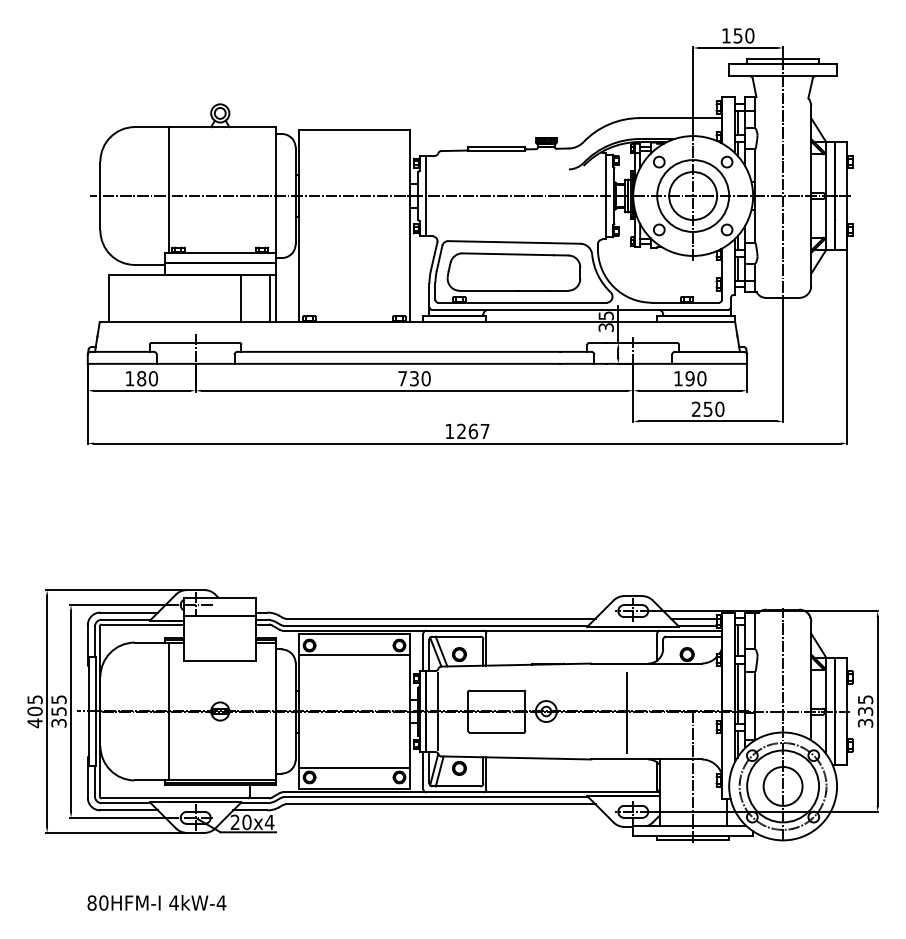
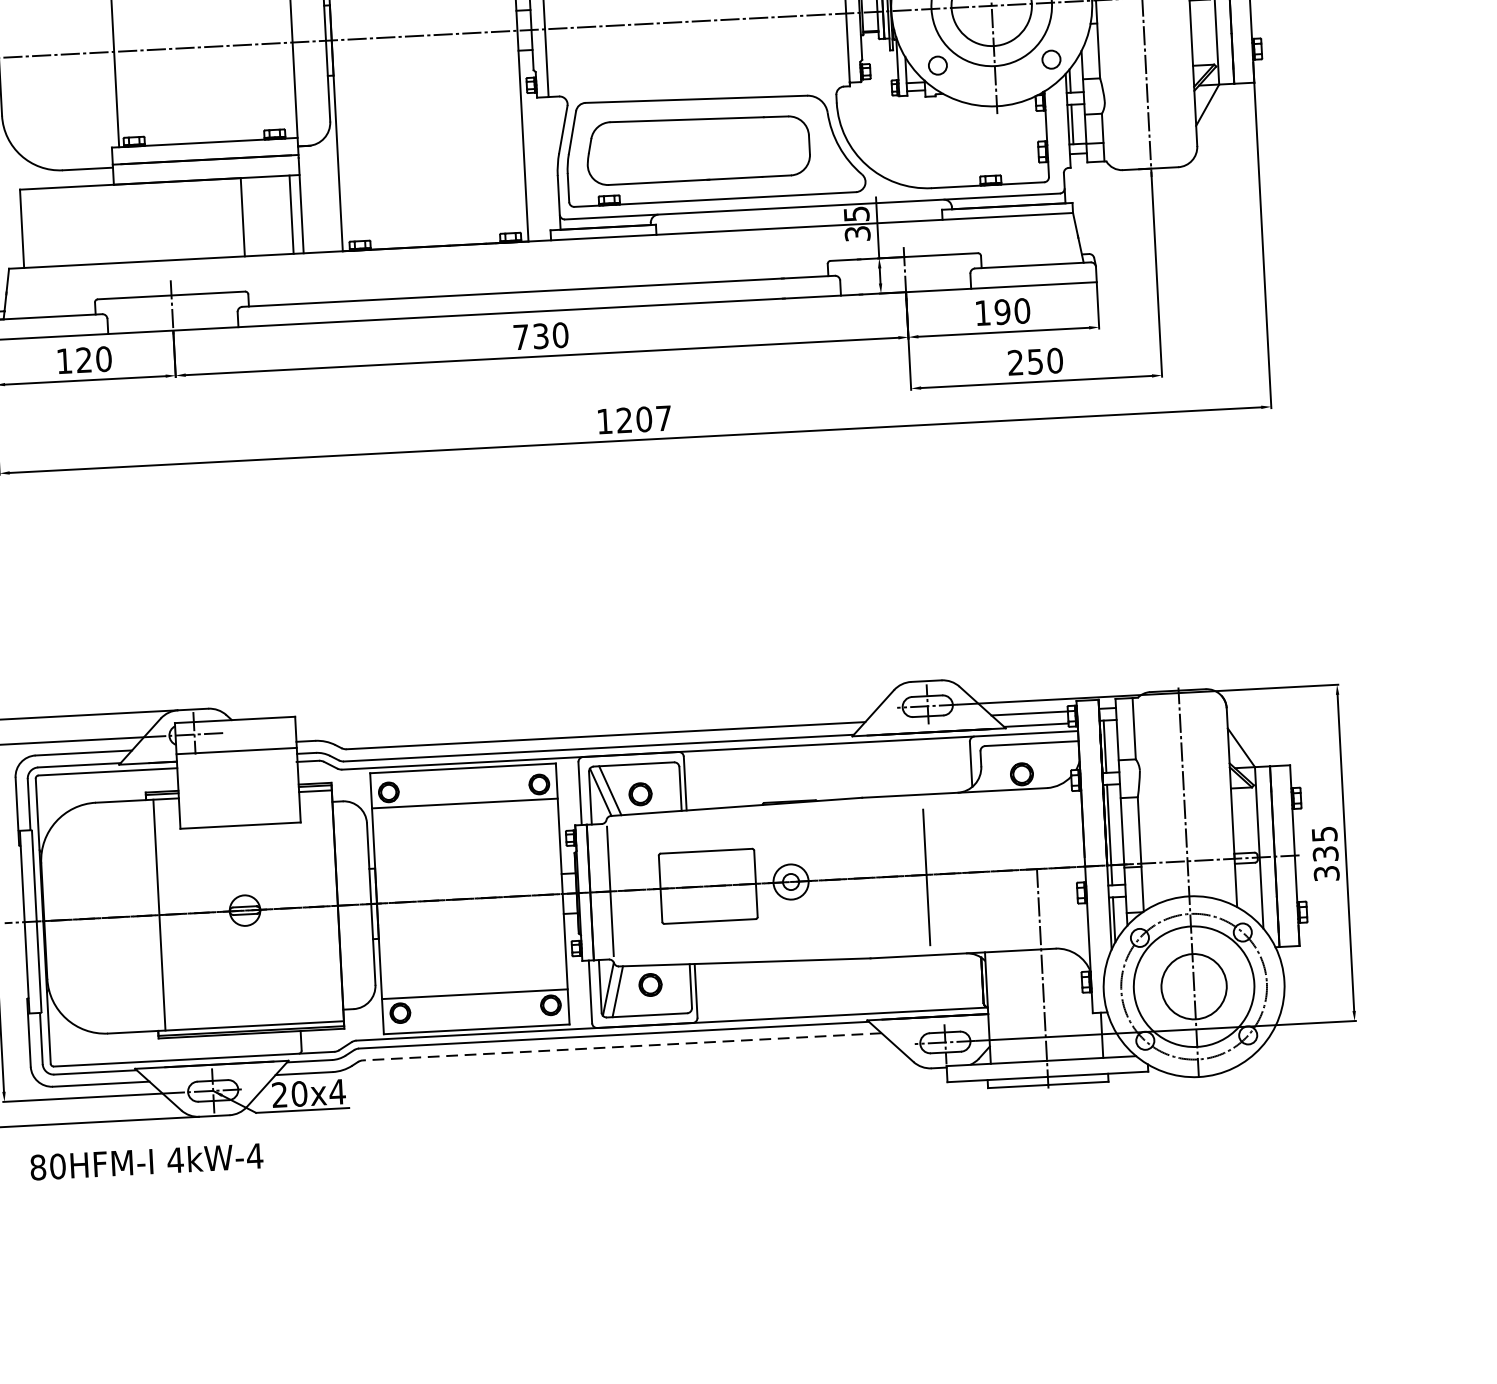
text: (141, 378) -> (83, 359), 180 -> 120
text: (472, 430) -> (642, 417), 1267 -> 1207
line: (440, 804) -> (621, 1047), solid -> dashed
text: (156, 902) -> (146, 1160), moved

